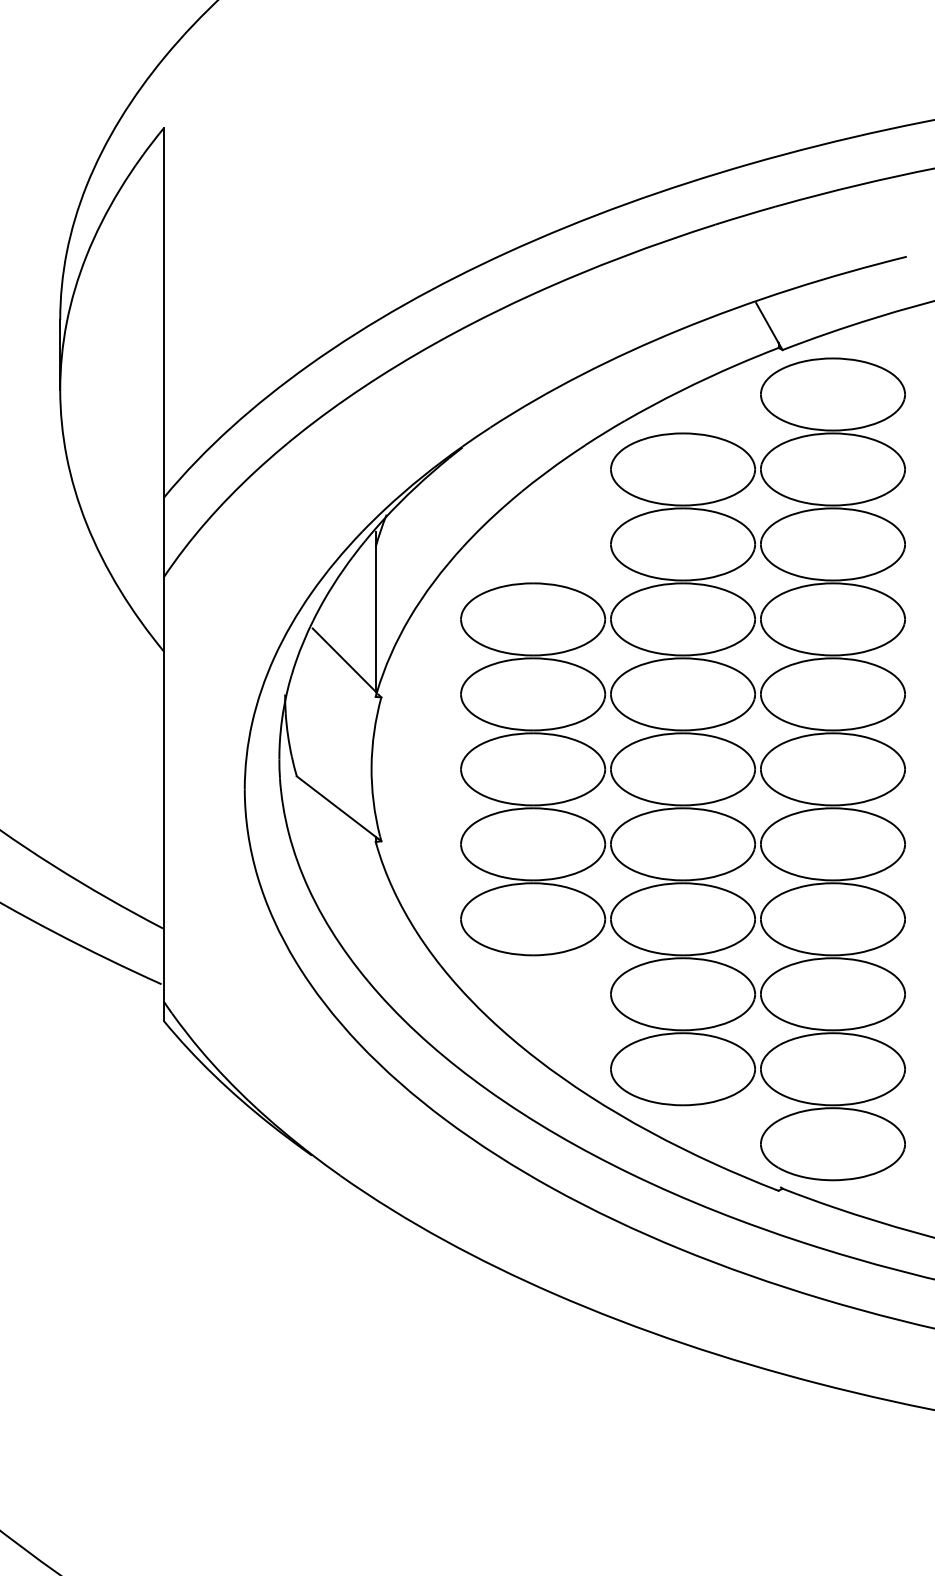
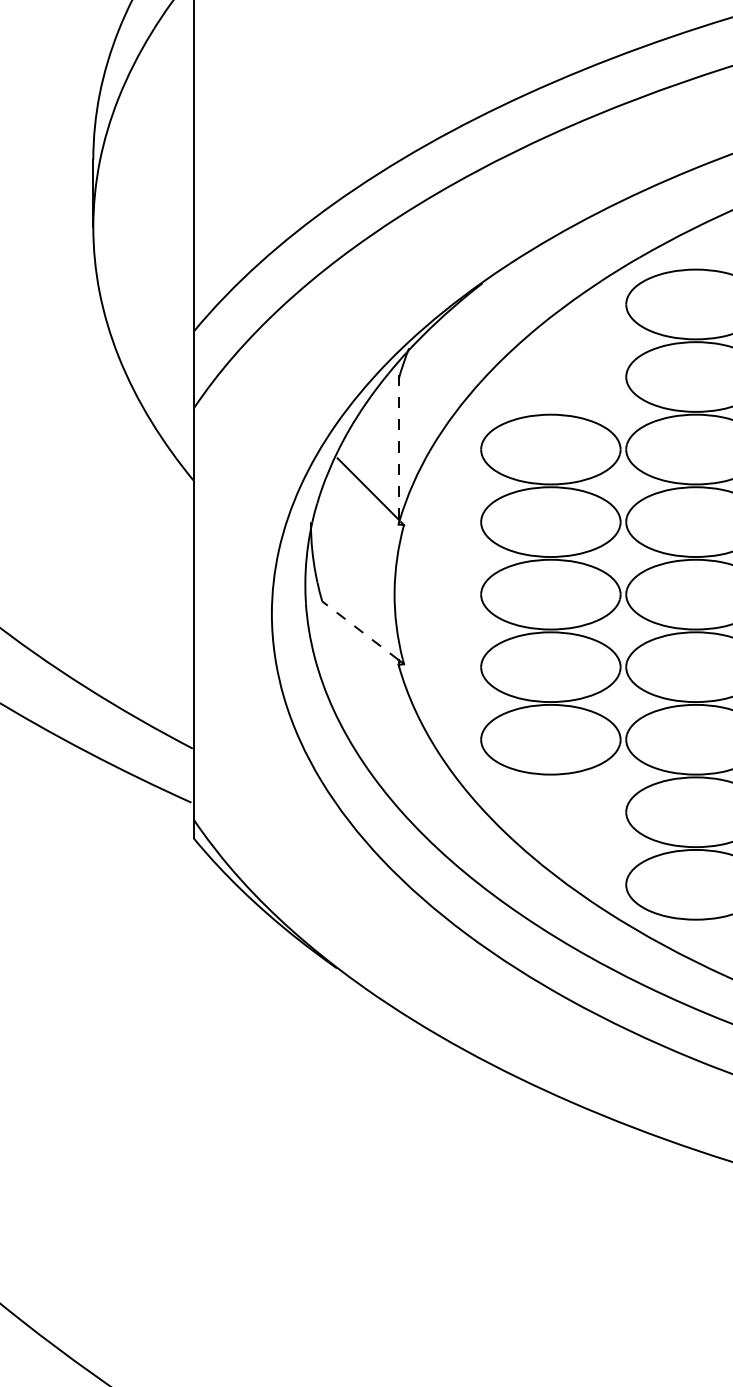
line: (375, 611) -> (398, 441), solid -> dashed
line: (336, 806) -> (360, 630), solid -> dashed

